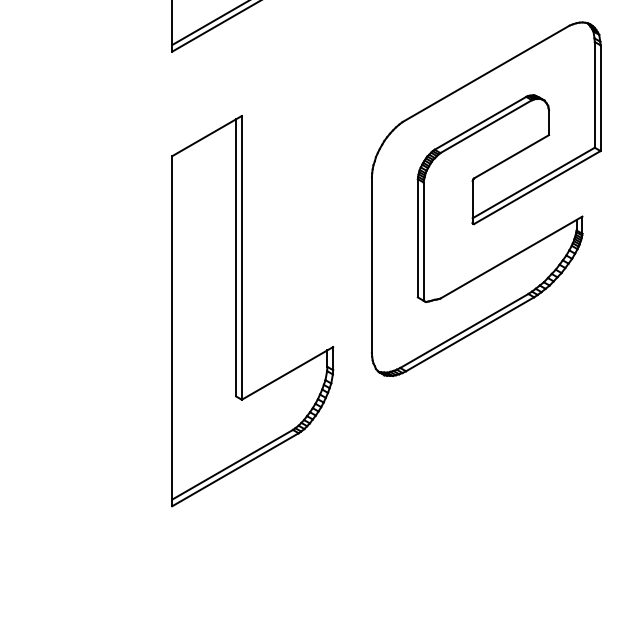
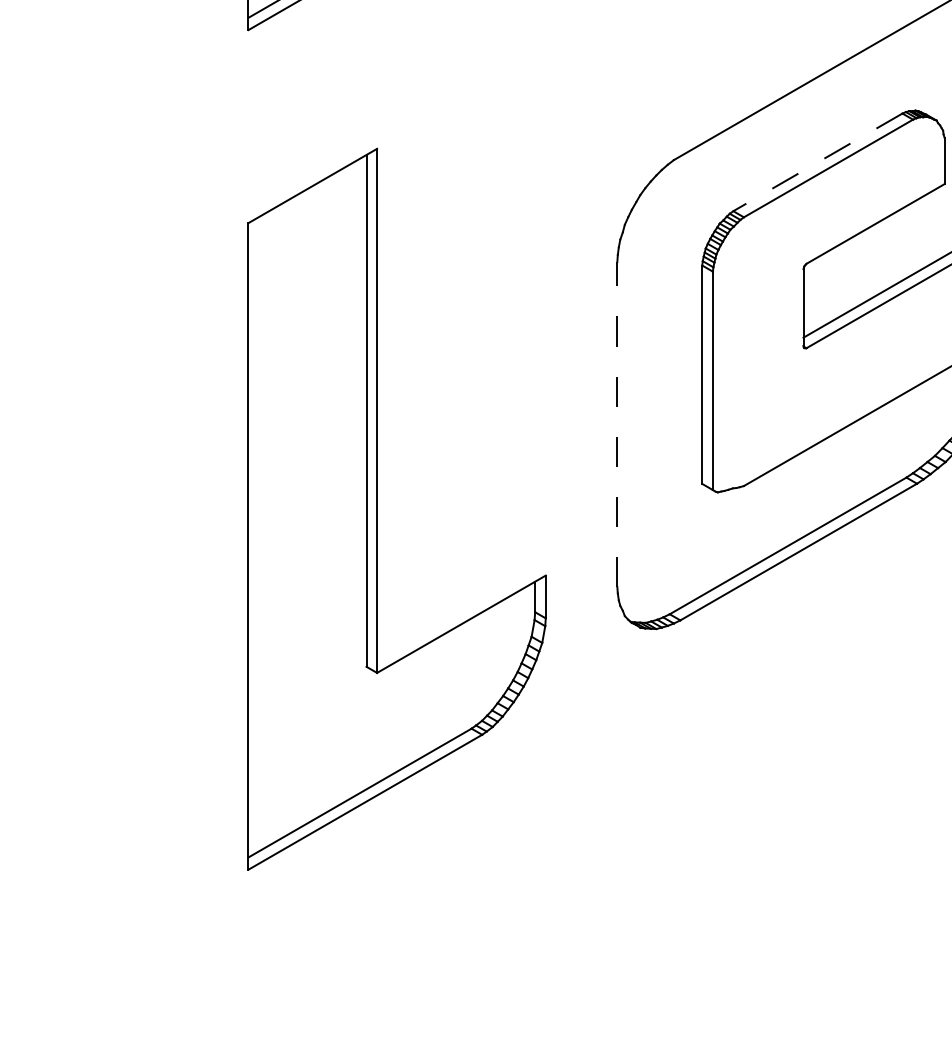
line: (480, 123) -> (817, 162), solid -> dashed
line: (371, 265) -> (616, 424), solid -> dashed

